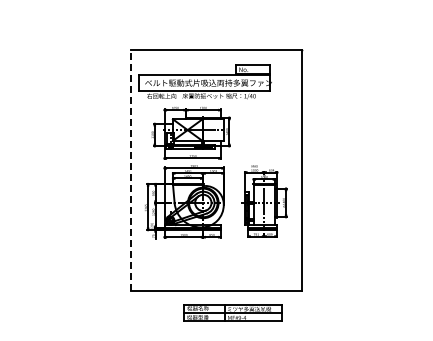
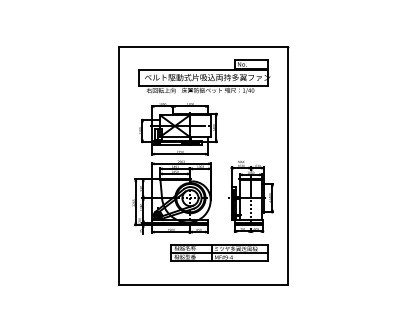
part: (204, 81) -> (203, 76), moved
line: (130, 170) -> (118, 166), dashed -> solid
part: (232, 312) -> (219, 252), moved

